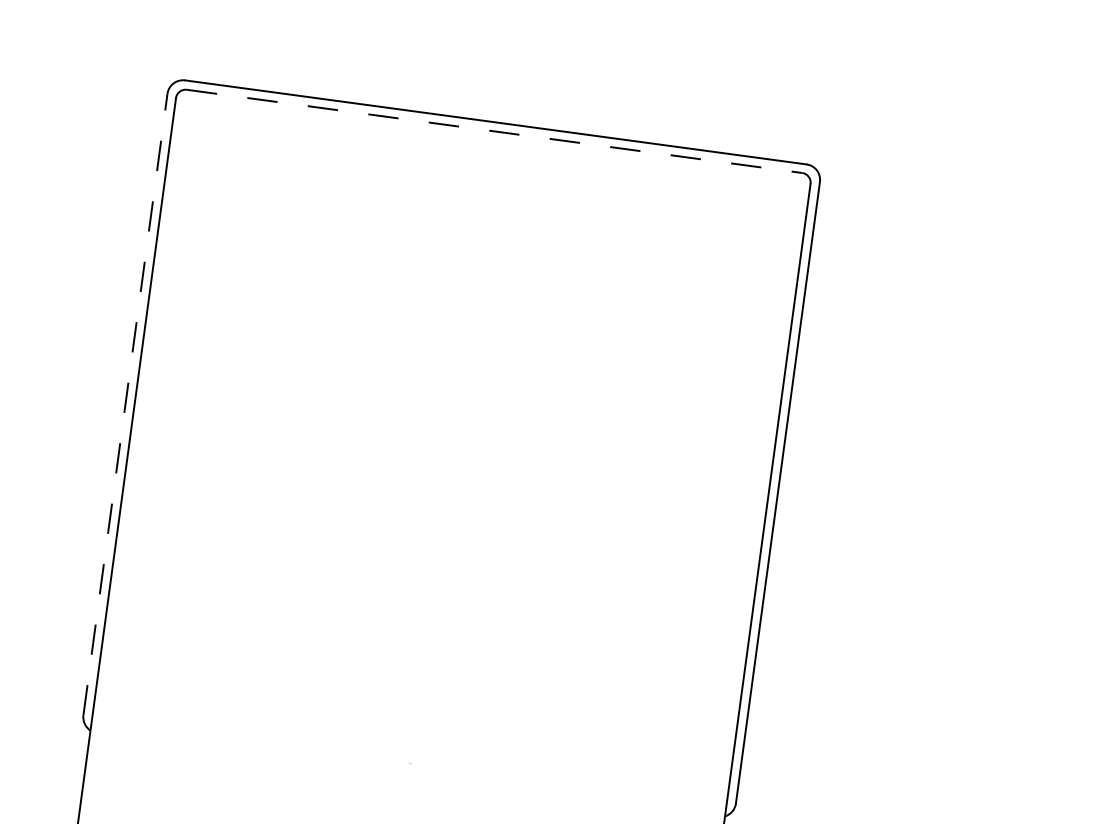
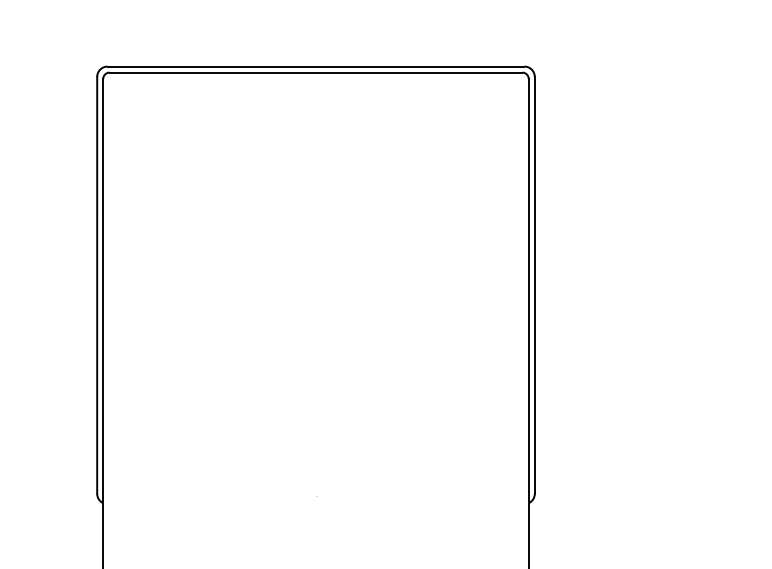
line: (495, 131) -> (316, 72), dashed -> solid
line: (126, 403) -> (97, 284), dashed -> solid

